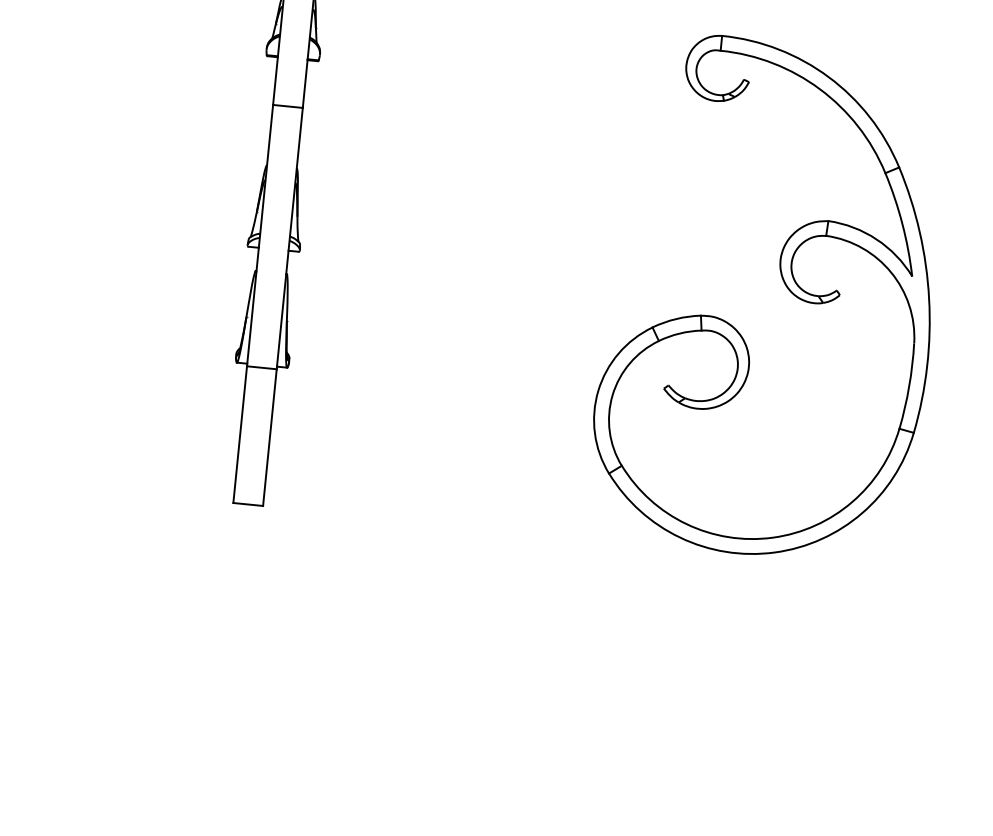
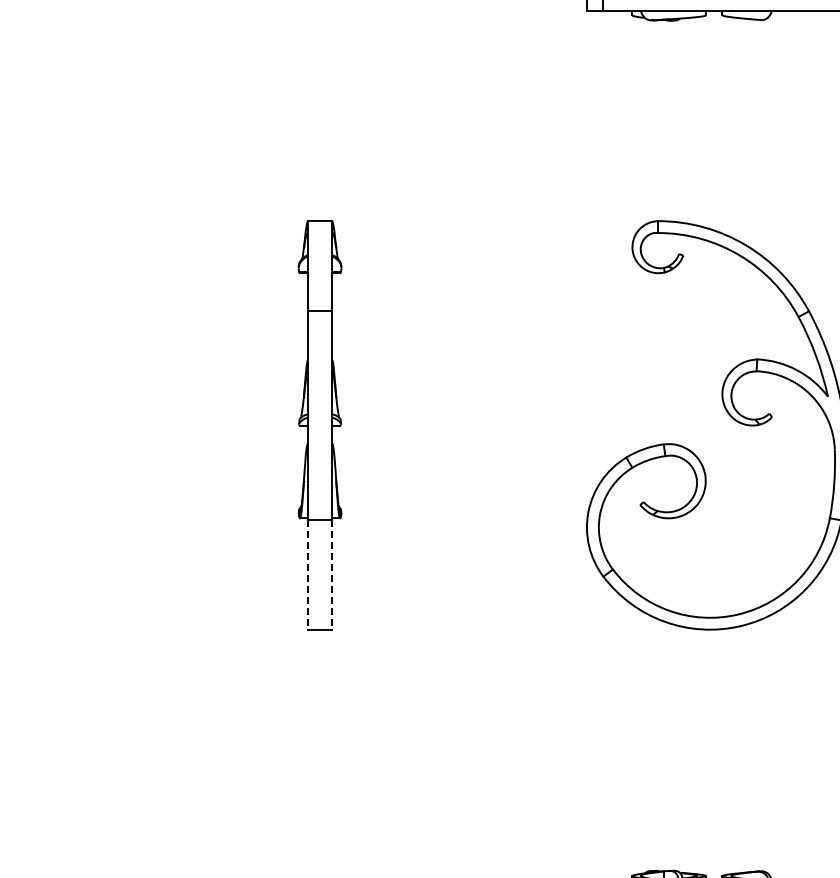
line: (240, 435) -> (308, 575), solid -> dashed
line: (270, 438) -> (332, 575), solid -> dashed

